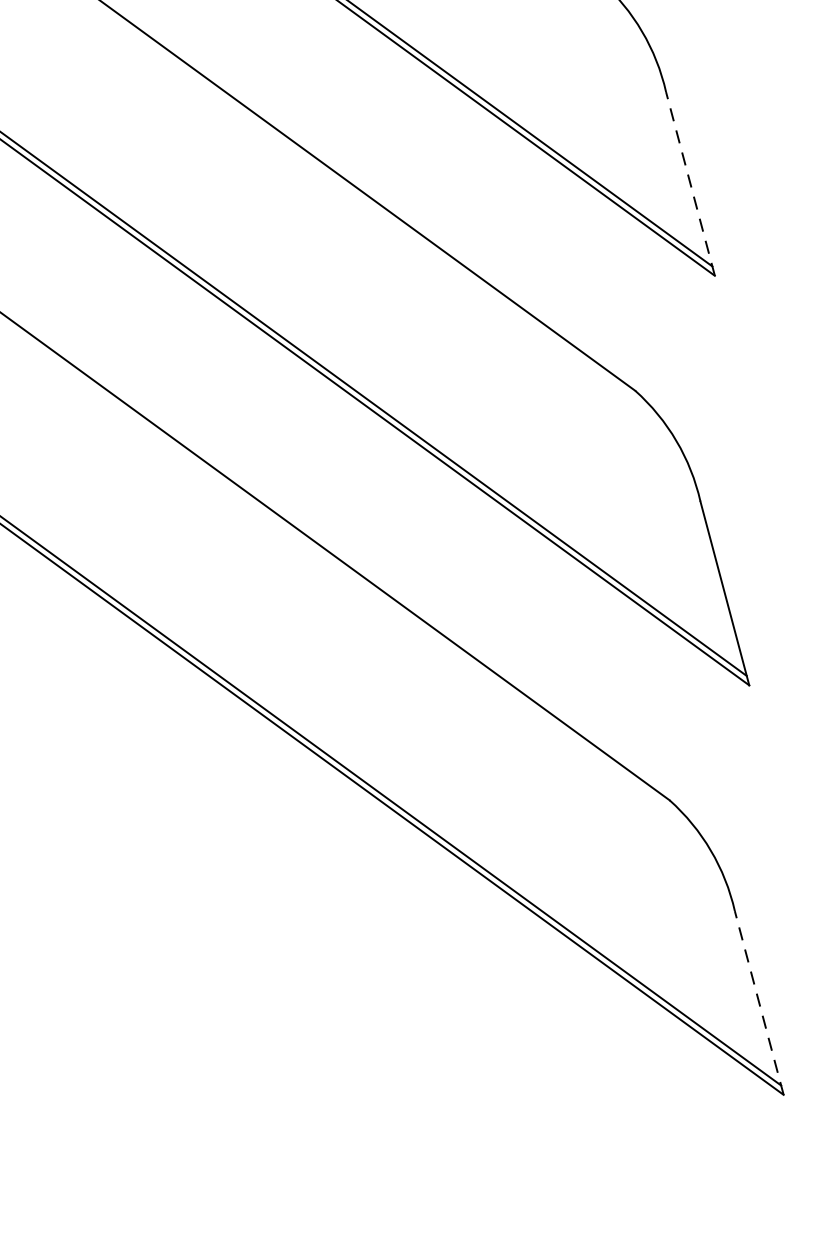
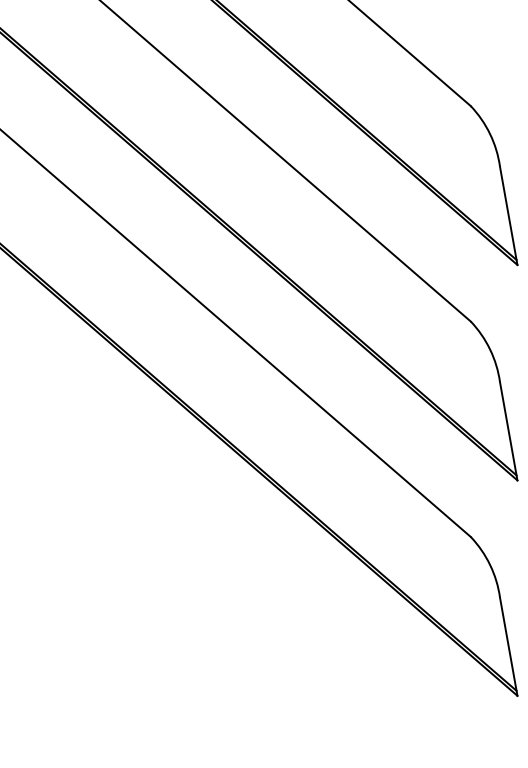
line: (689, 183) -> (508, 215), dashed -> solid
line: (758, 1002) -> (508, 646), dashed -> solid

